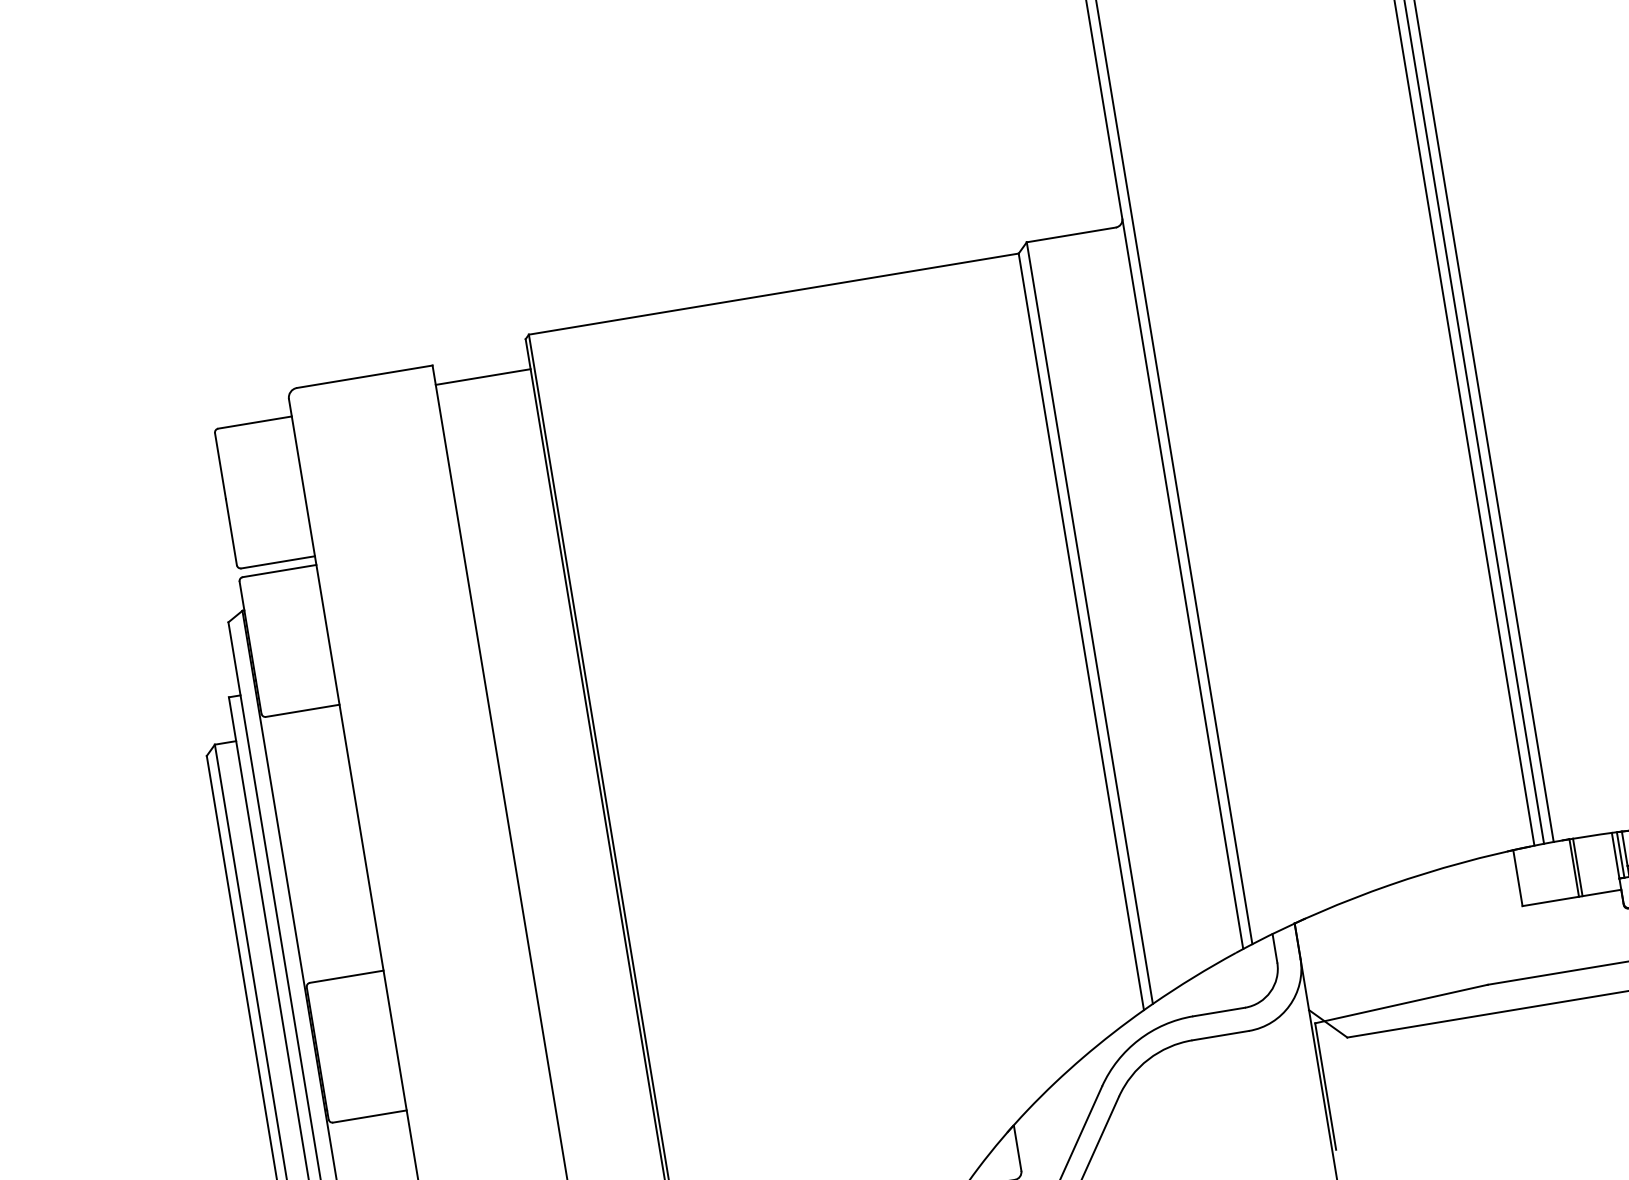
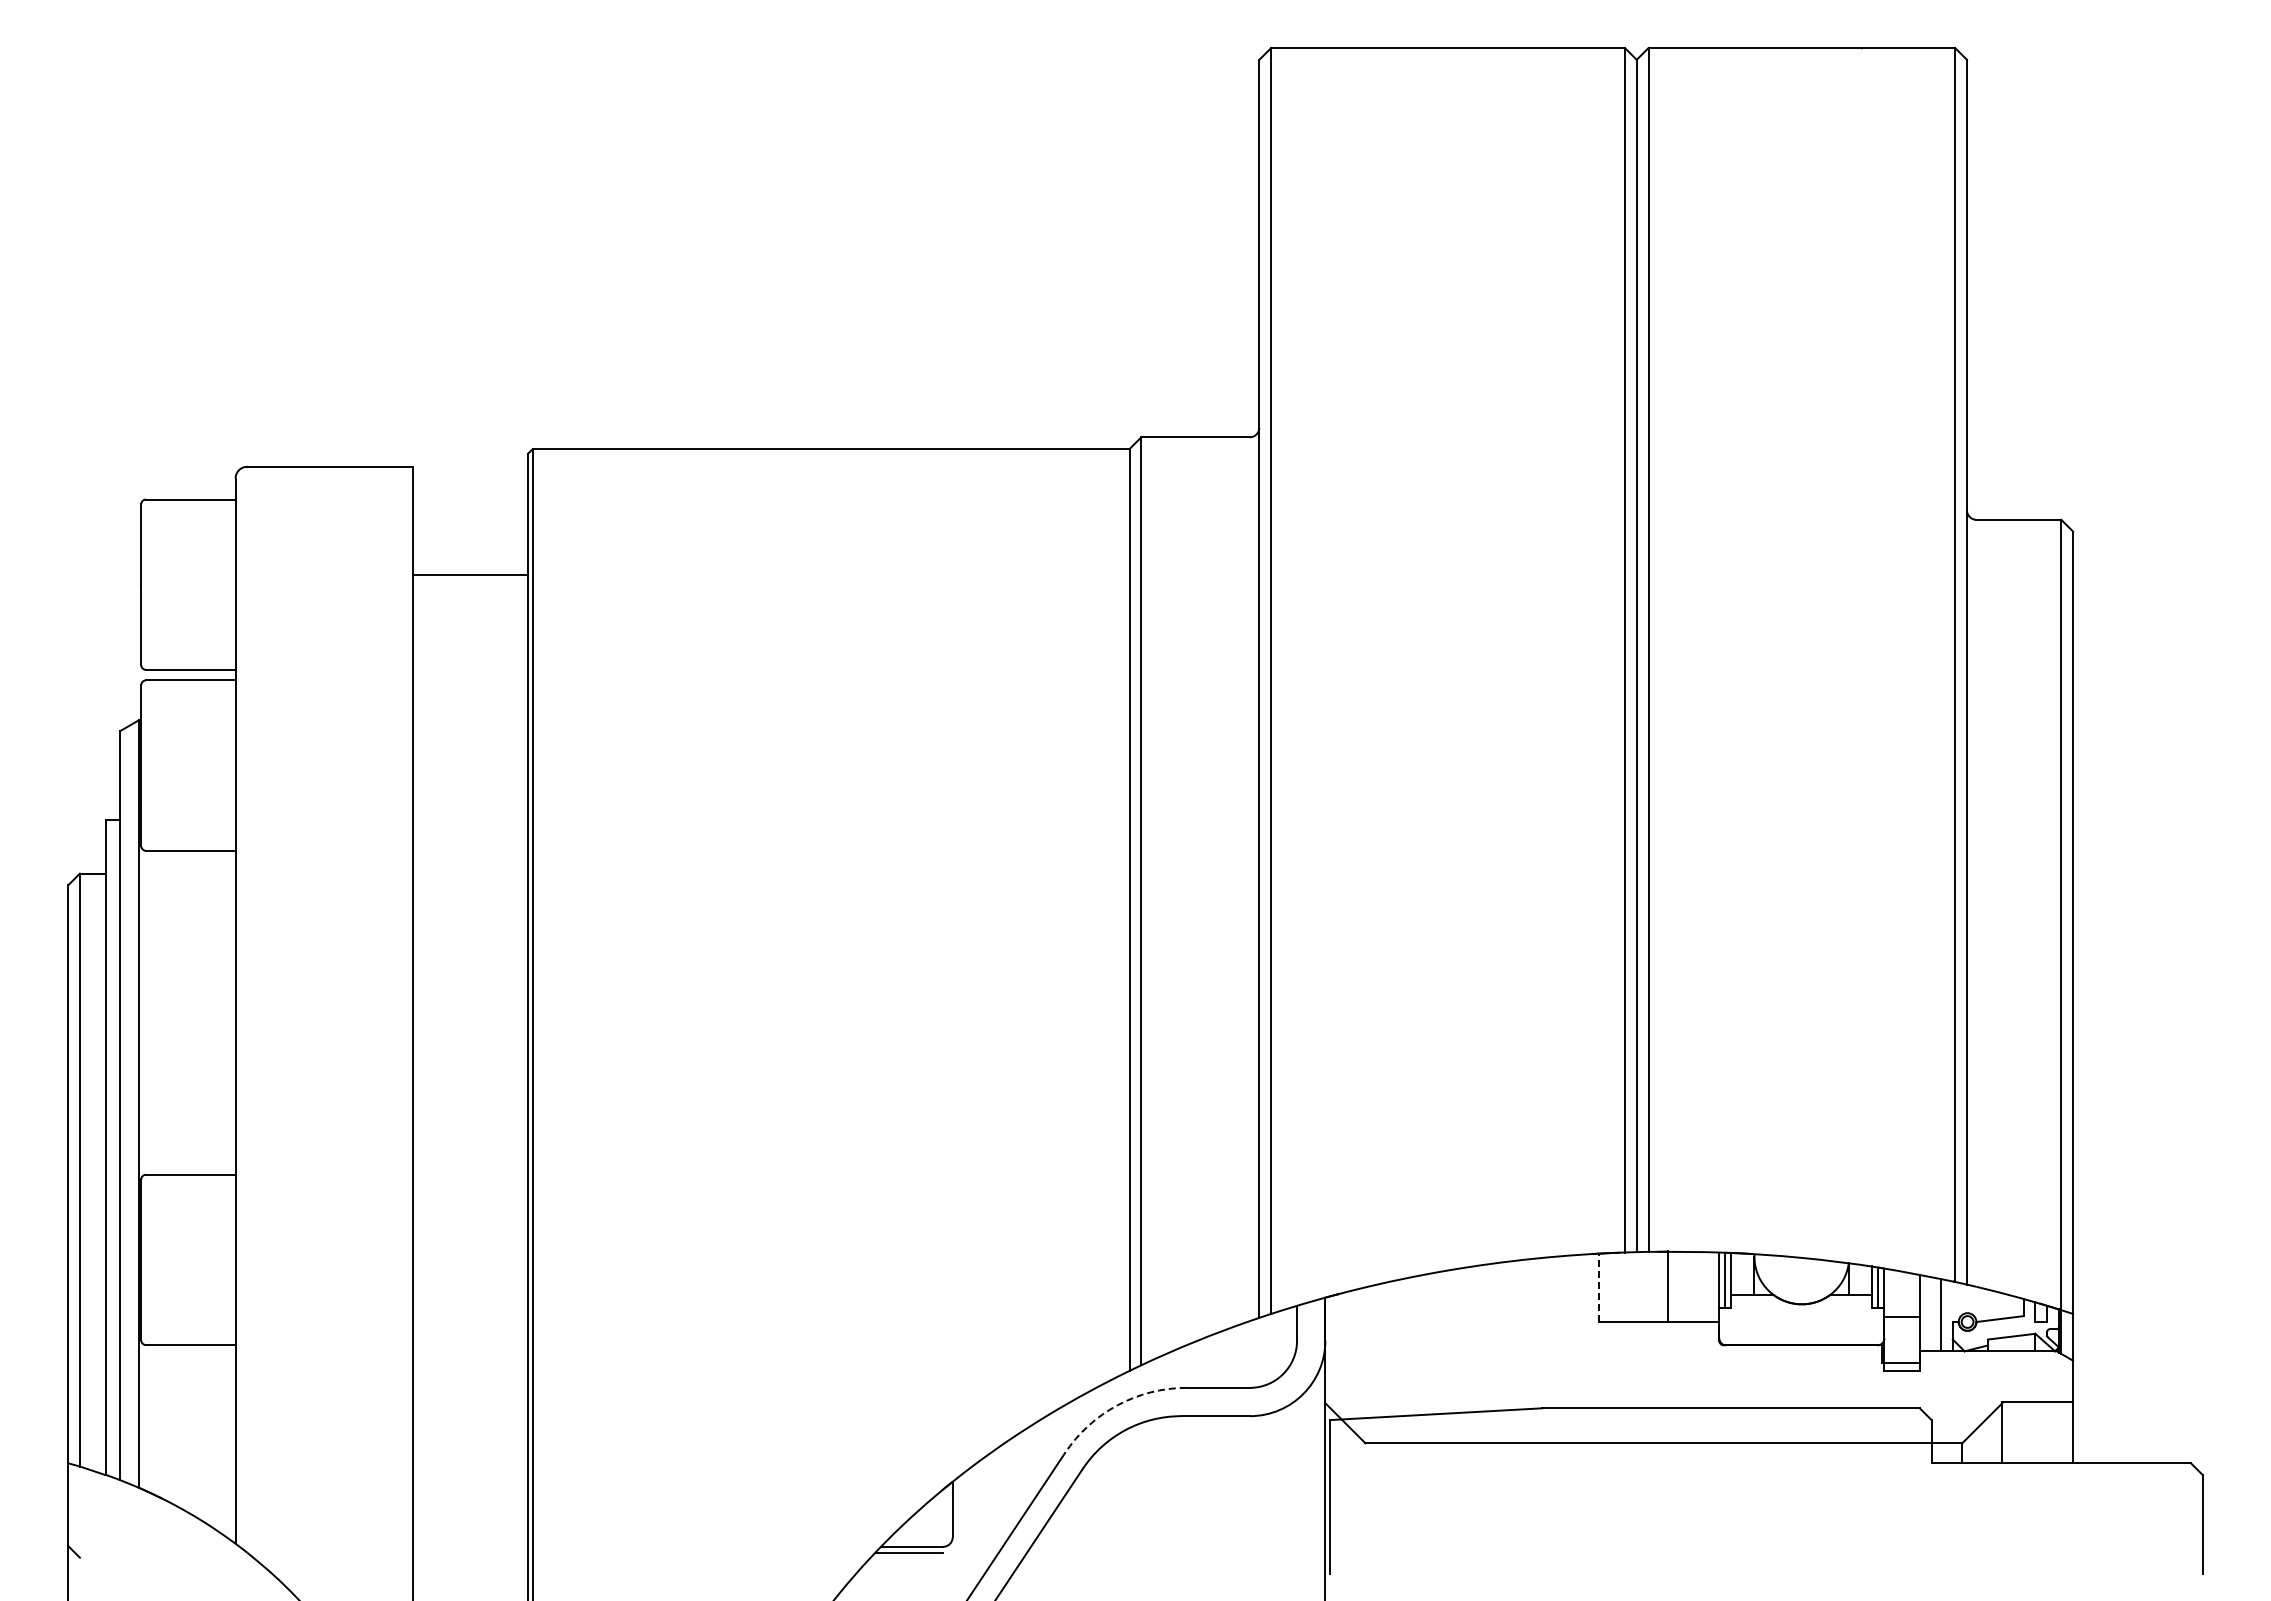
line: (483, 377) -> (470, 575), moved
line: (1578, 867) -> (1672, 1286), removed
line: (1518, 877) -> (1599, 1287), solid -> dashed
arc: (1138, 1040) -> (1117, 1405), solid -> dashed

